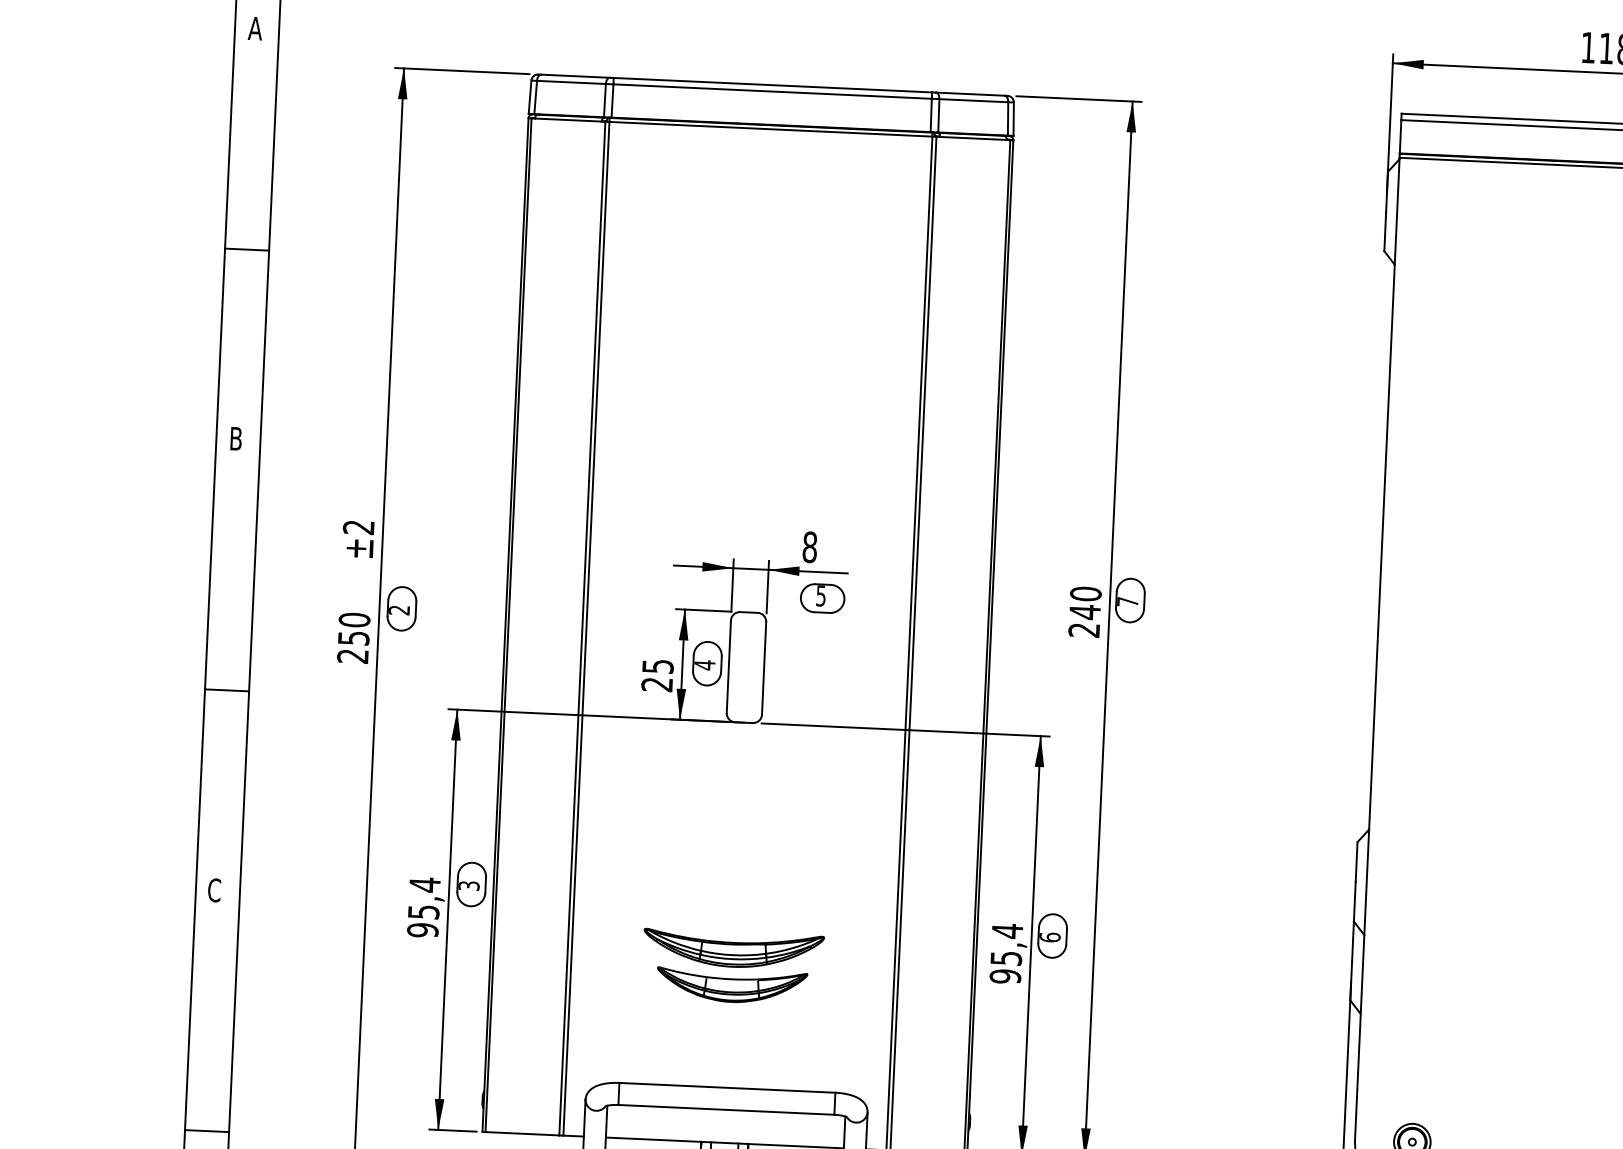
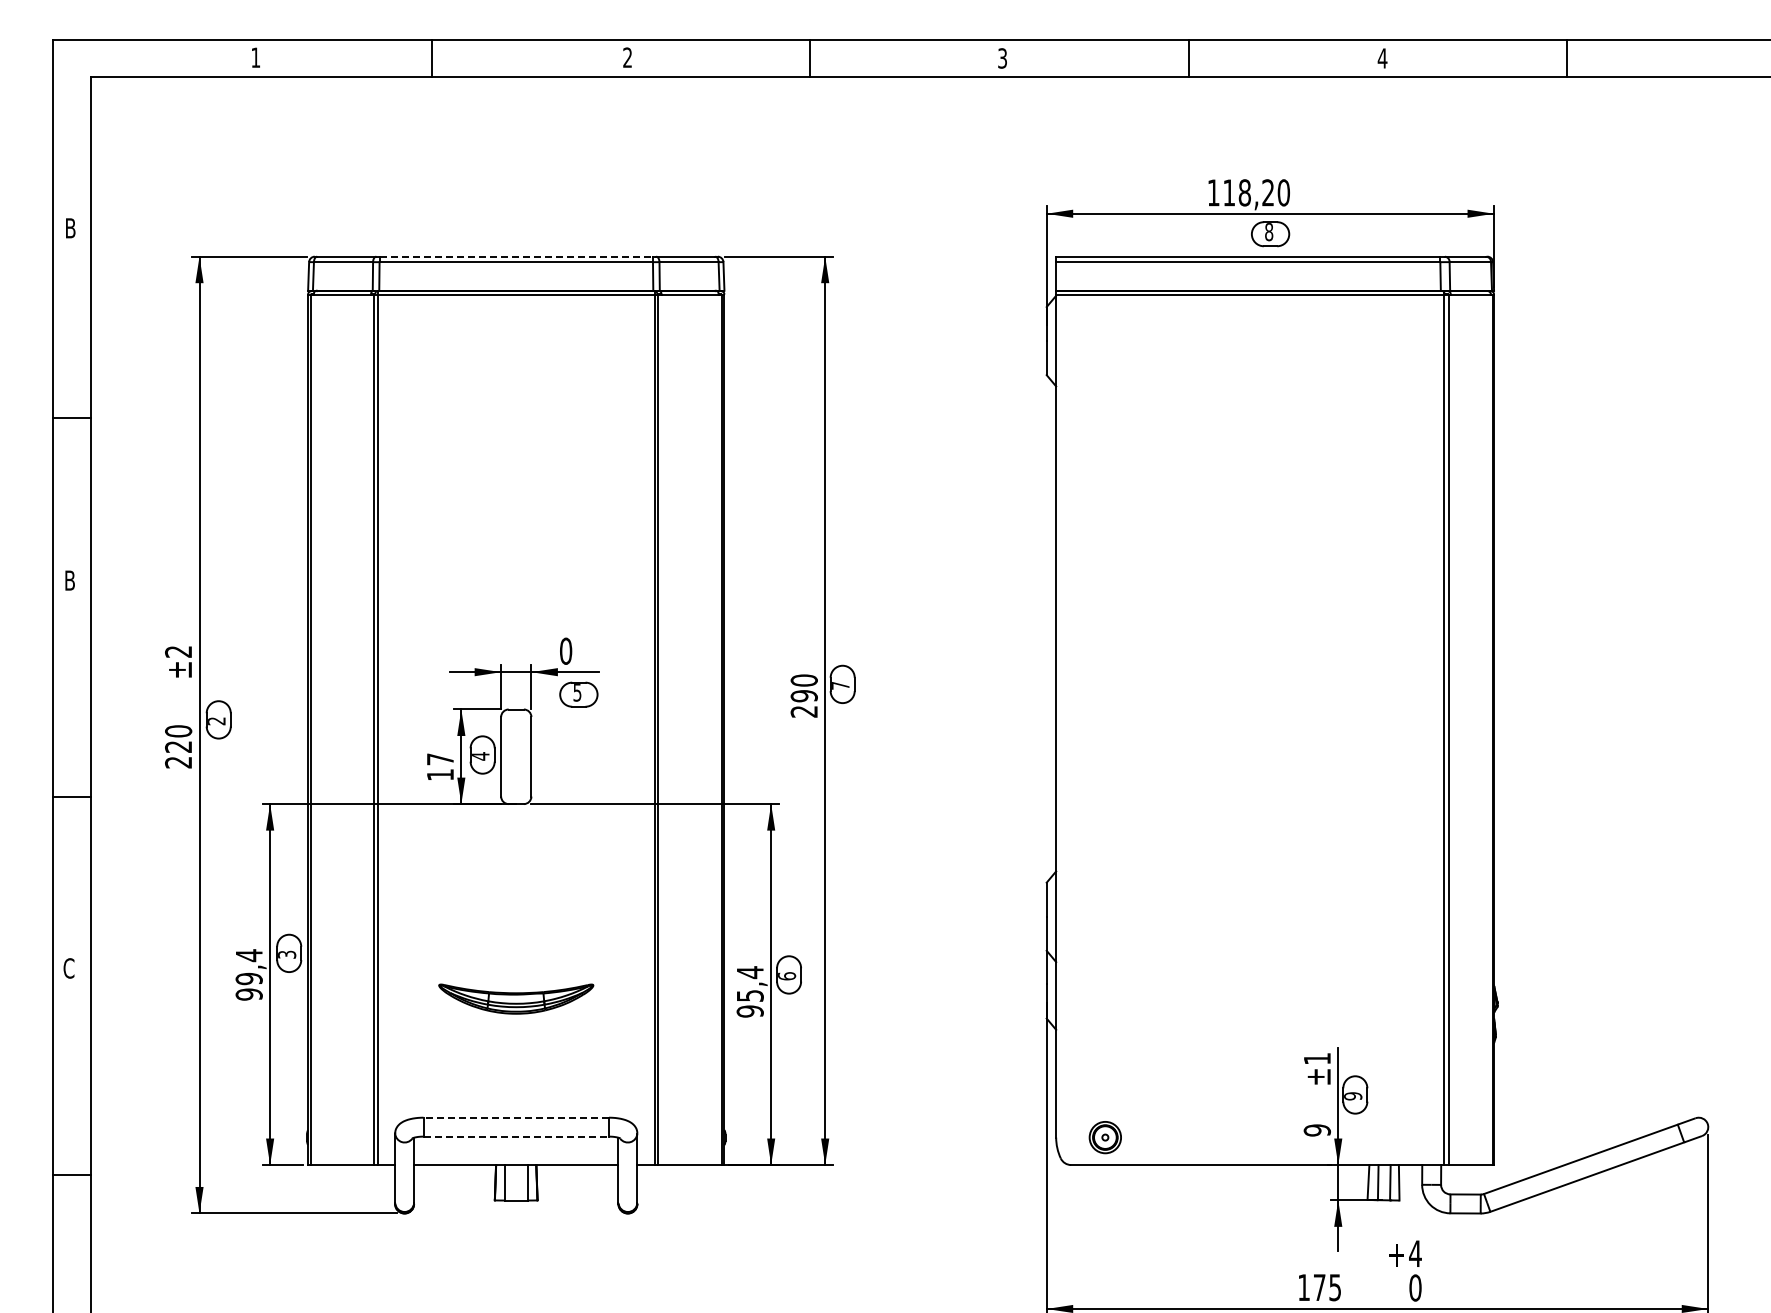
text: (255, 28) -> (70, 228), A -> B
line: (773, 84) -> (516, 256), solid -> dashed
text: (810, 547) -> (566, 651), 8 -> 0
text: (1084, 611) -> (803, 695), 240 -> 290
text: (353, 637) -> (178, 746), 250 -> 220
text: (657, 674) -> (440, 766), 25 -> 17
text: (422, 911) -> (248, 978), 95,4 -> 99,4
part: (732, 986) -> (516, 1030), removed
line: (727, 1087) -> (516, 1117), solid -> dashed
line: (726, 1109) -> (516, 1136), solid -> dashed

